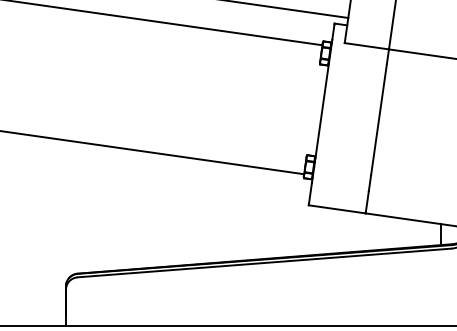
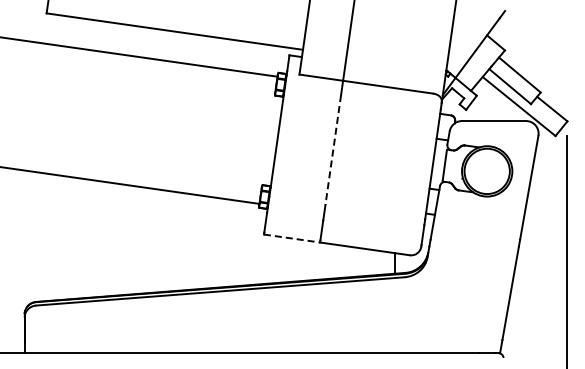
line: (379, 120) -> (333, 150), solid -> dashed
line: (337, 209) -> (292, 238), solid -> dashed

